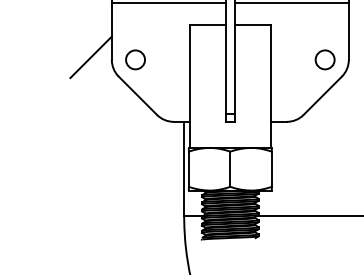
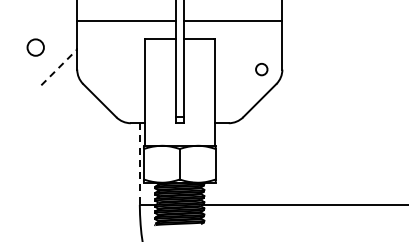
line: (91, 57) -> (59, 67), solid -> dashed
circle: (135, 59) -> (35, 47), moved
circle: (324, 59) -> (261, 69), size x0.7
line: (183, 169) -> (139, 164), solid -> dashed

